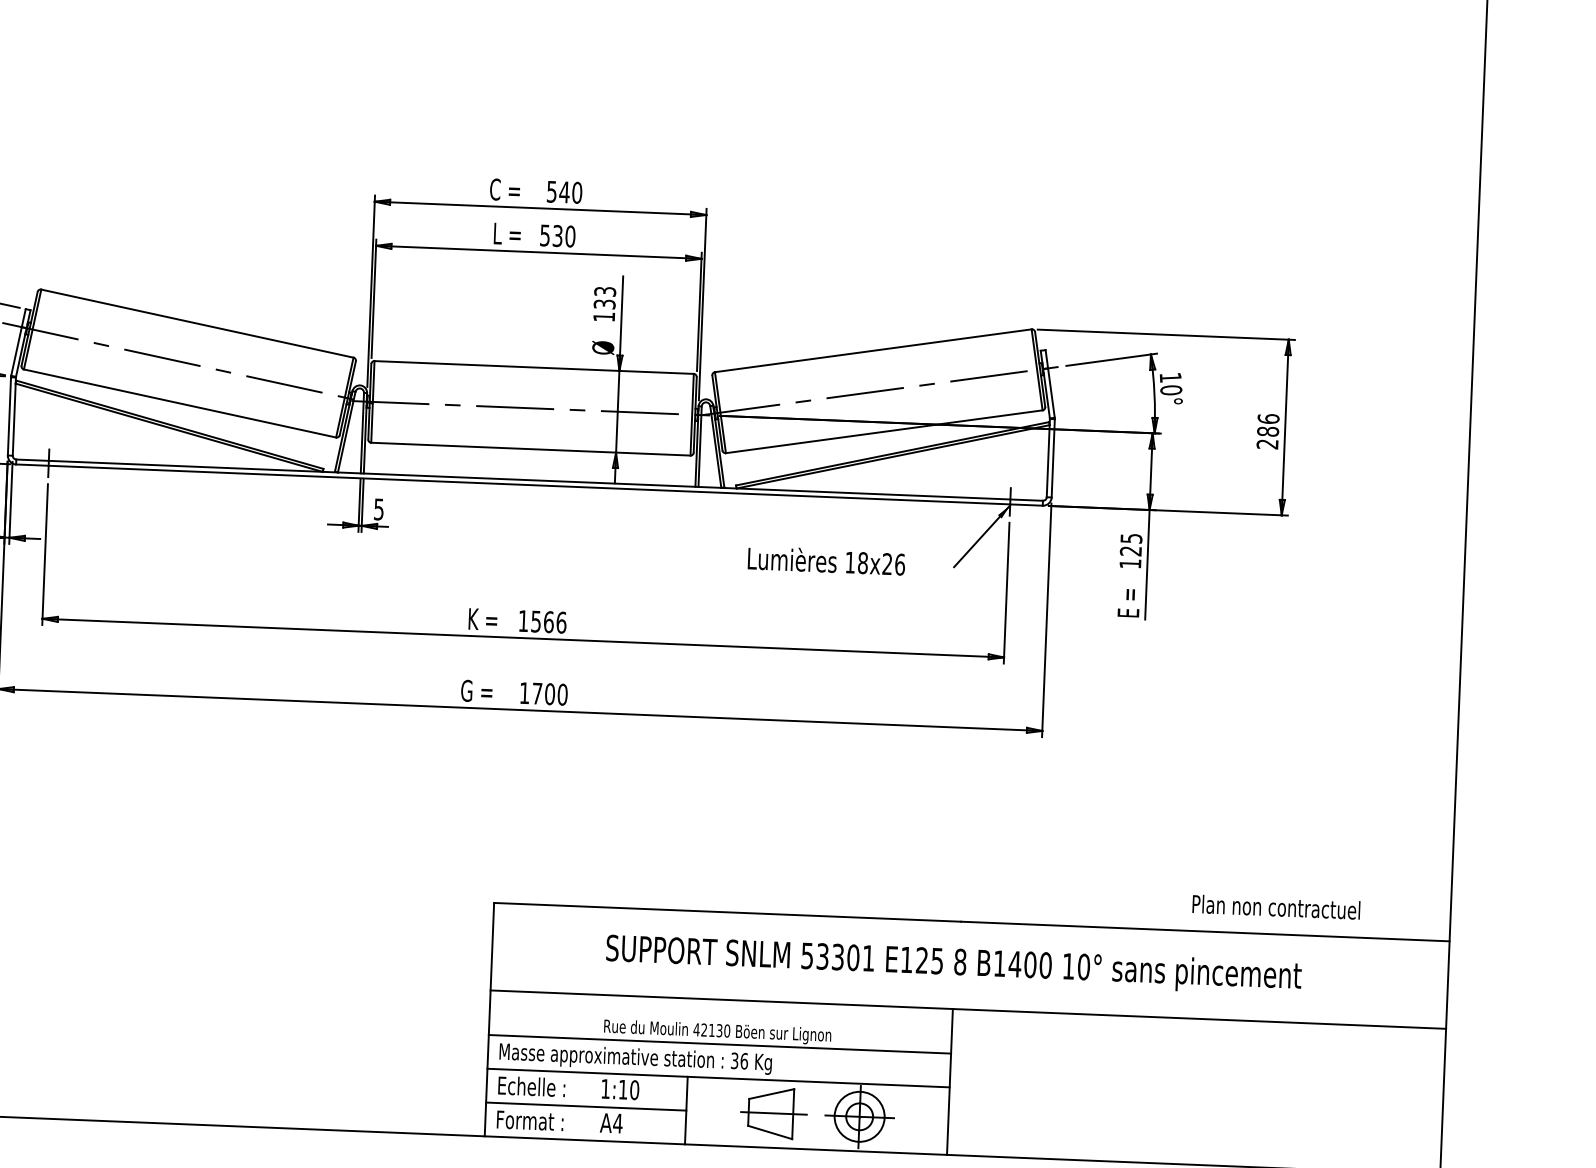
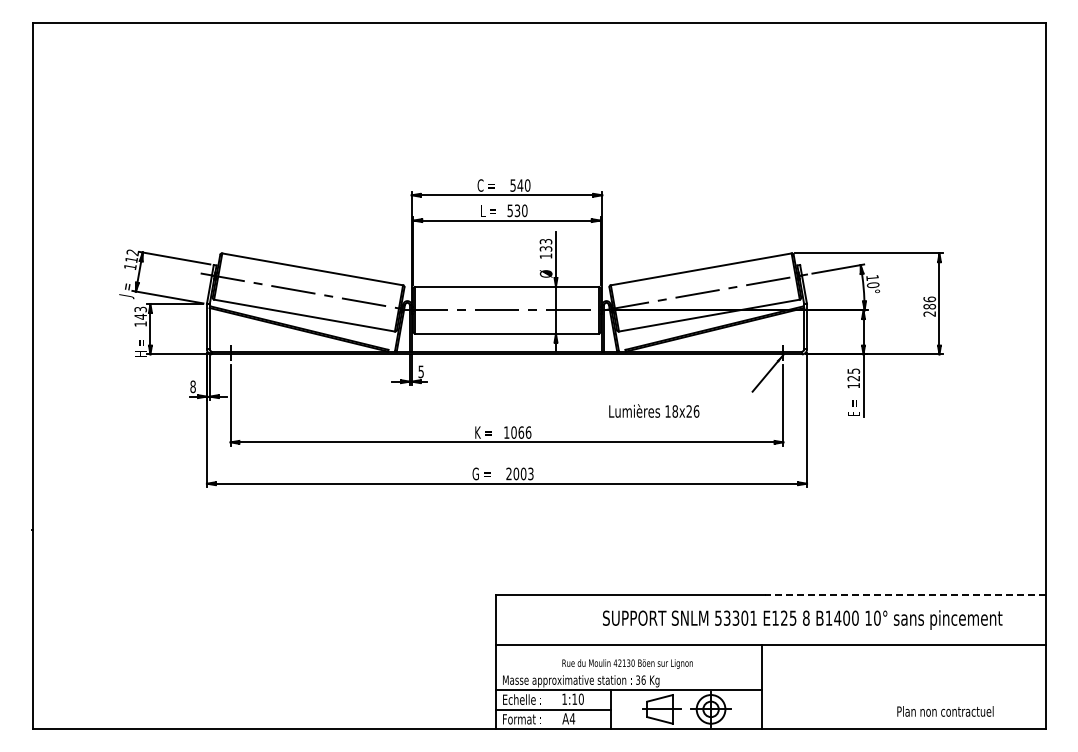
text: (826, 559) -> (654, 410), moved
text: (535, 621) -> (513, 432), 1566 -> 1066
text: (542, 693) -> (519, 473), 1700 -> 2003
text: (1276, 907) -> (945, 711), moved
line: (1204, 932) -> (904, 595), solid -> dashed
text: (953, 963) -> (802, 619), moved
line: (720, 1043) -> (629, 670), removed

